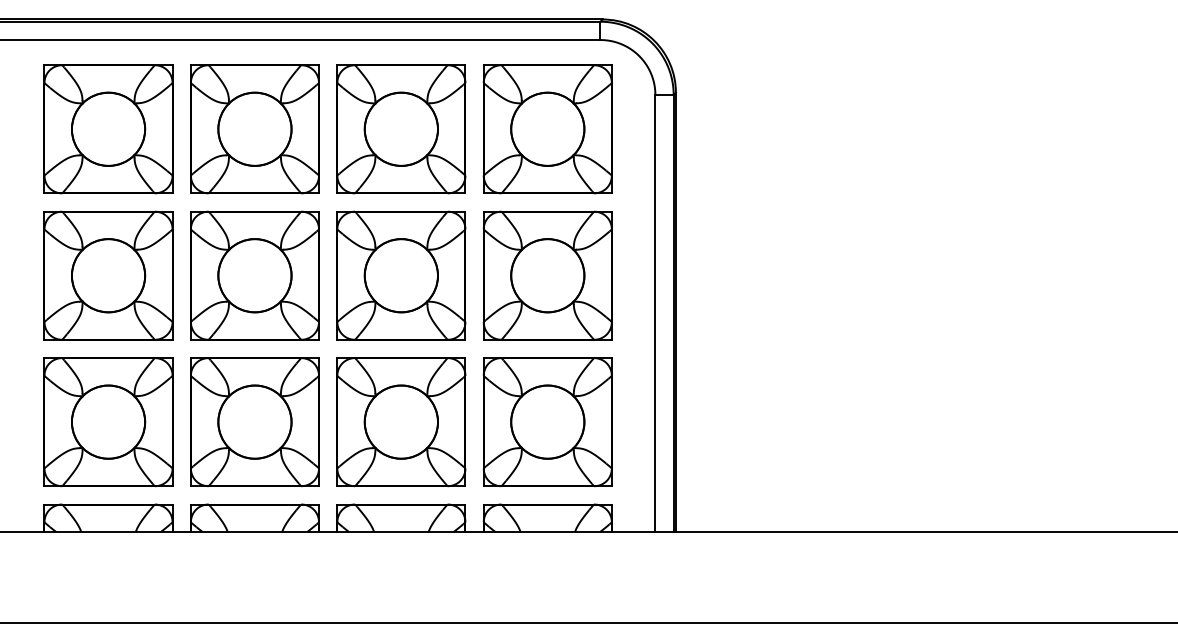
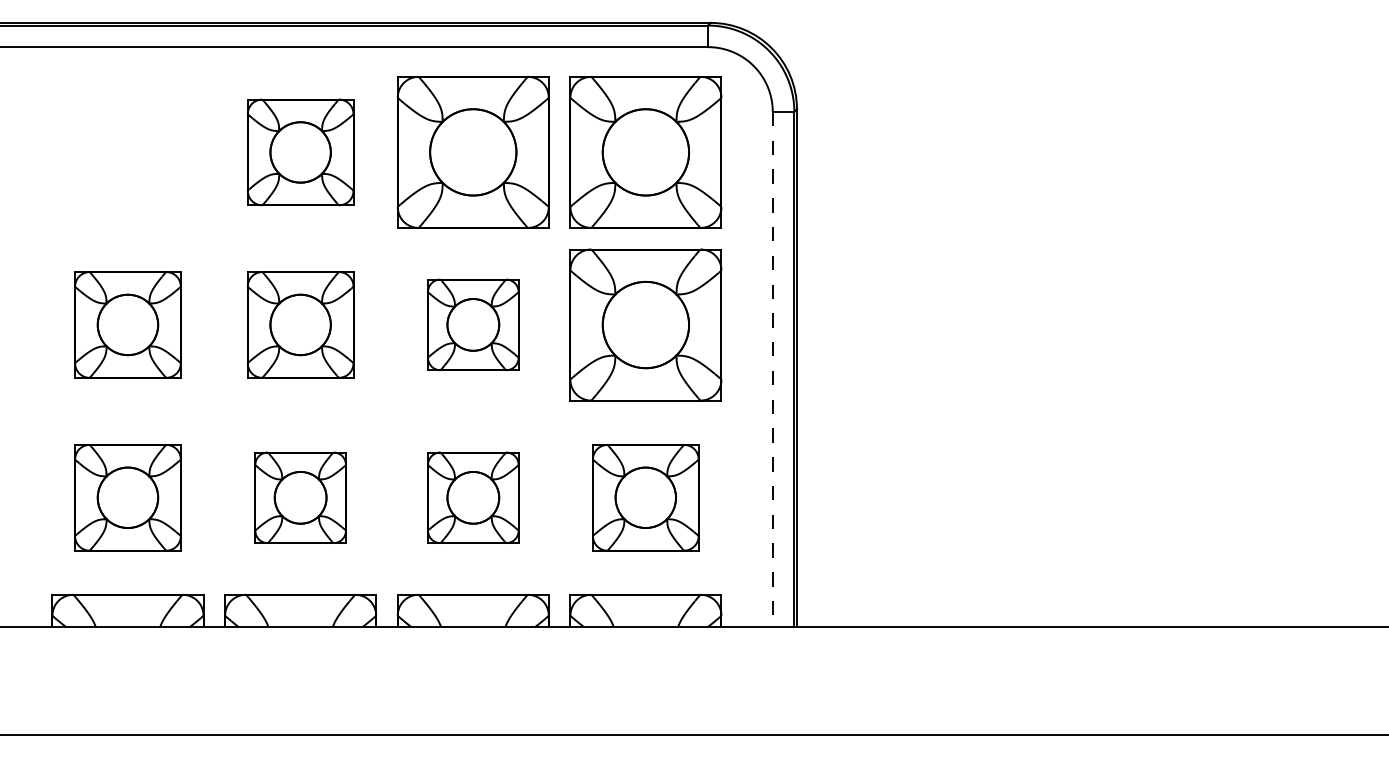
part: (108, 129) -> (127, 152), removed
part: (254, 129) -> (300, 152), size x0.7
part: (108, 275) -> (127, 324), size x0.7
part: (254, 275) -> (300, 324), size x0.7
part: (401, 275) -> (473, 324), size x0.6
line: (655, 313) -> (772, 369), solid -> dashed
part: (108, 422) -> (127, 498), size x0.7
part: (254, 422) -> (300, 498), size x0.6
part: (401, 422) -> (473, 498), size x0.6
part: (547, 422) -> (645, 498), size x0.7

